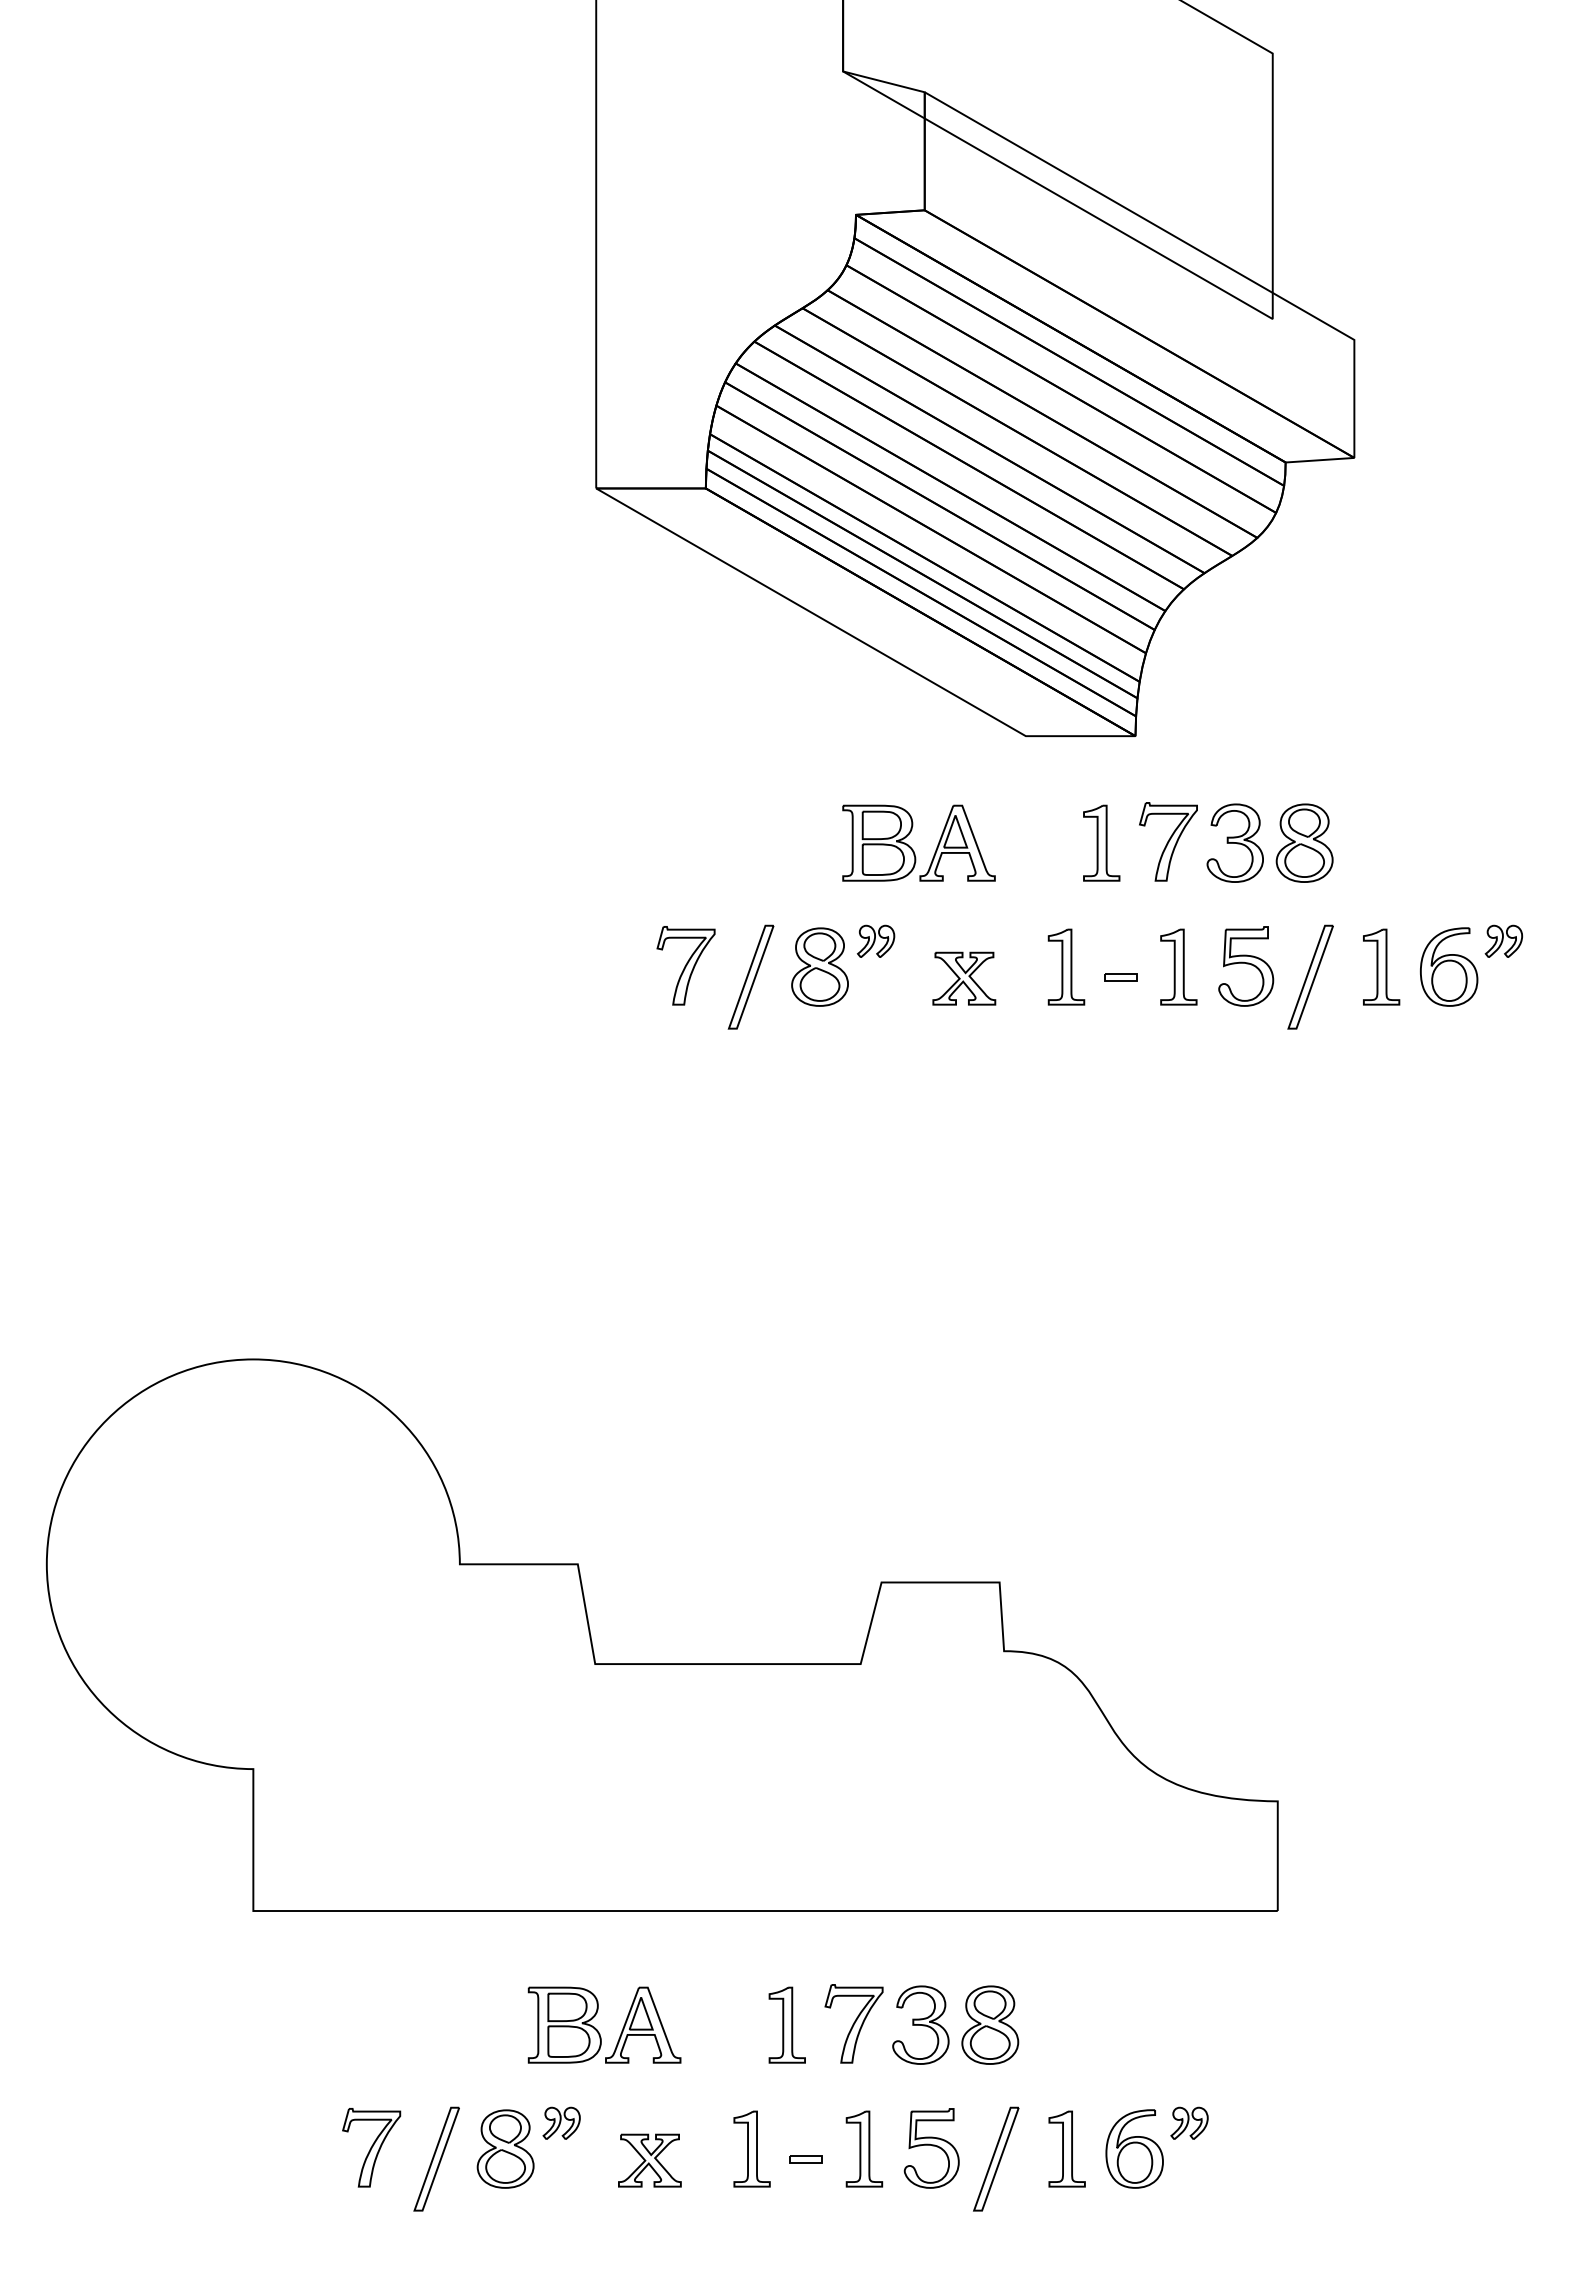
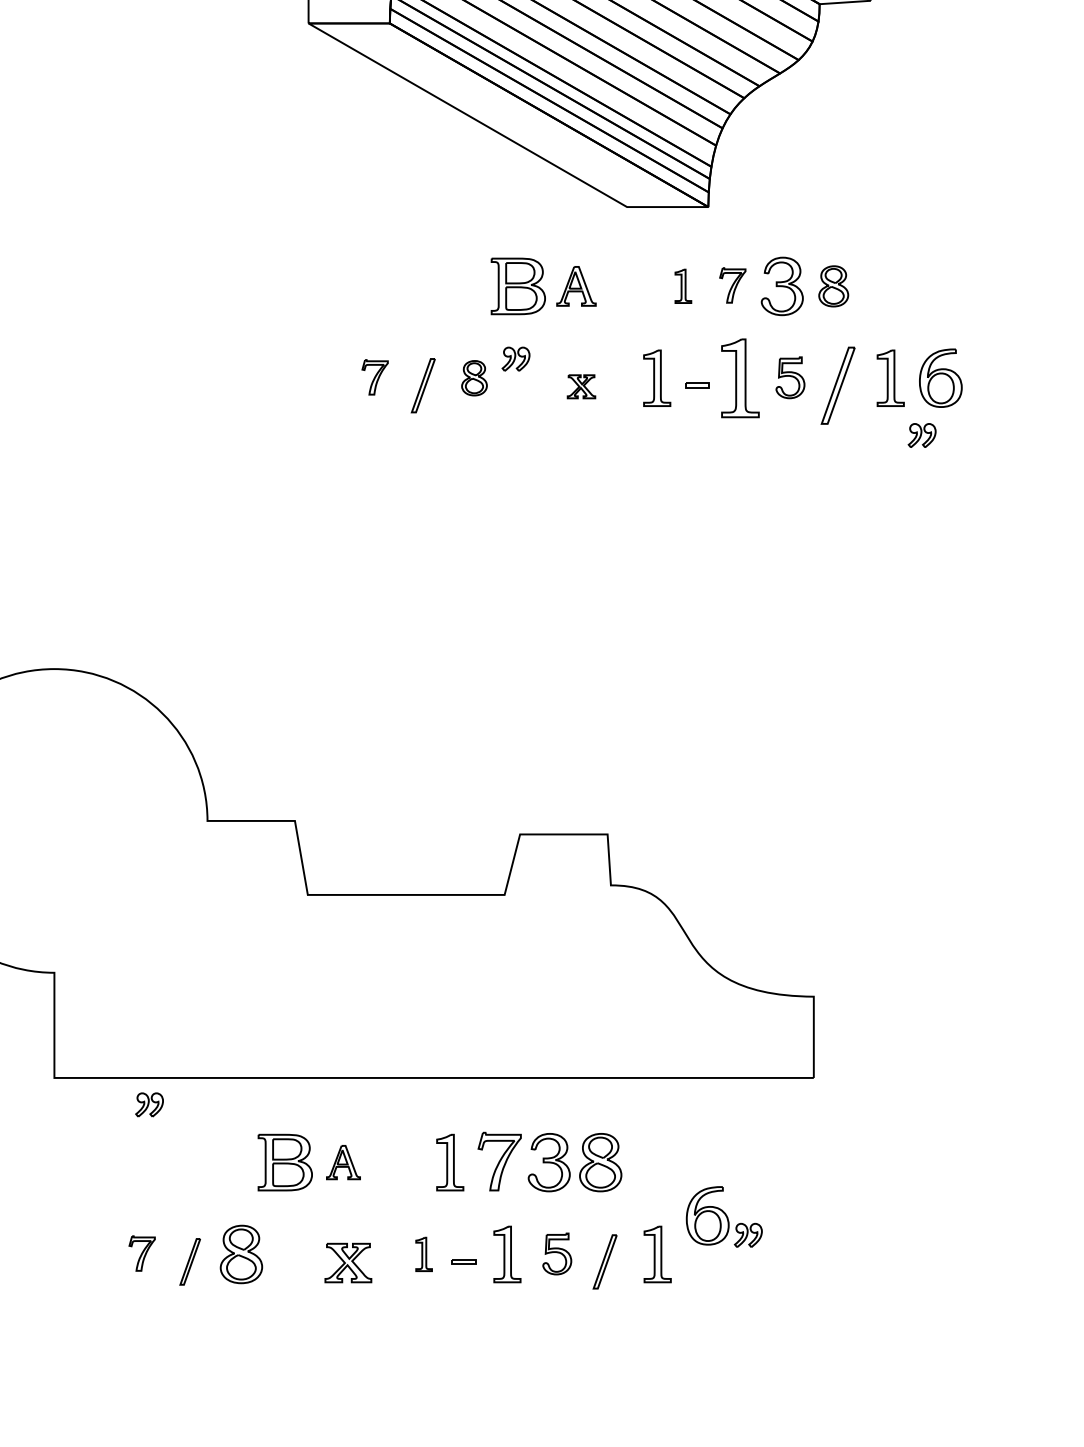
part: (1168, 841) -> (732, 285), size x0.6
part: (957, 842) -> (576, 285), size x0.7
part: (1101, 842) -> (683, 285), size x0.6
part: (1304, 842) -> (833, 285), size x0.7
part: (1503, 940) -> (921, 434), moved
part: (685, 965) -> (374, 377), size x0.6
part: (819, 966) -> (474, 377), size x0.6
part: (1178, 966) -> (740, 377), size x1.4
part: (1246, 966) -> (790, 377), size x0.7
part: (750, 976) -> (422, 385), size x0.7
part: (964, 978) -> (581, 386), size x0.6
part: (643, 2024) -> (343, 1162), size x0.6
part: (561, 2122) -> (149, 1104), moved
part: (371, 2147) -> (142, 1253), size x0.6
part: (751, 2148) -> (423, 1254), size x0.6
part: (931, 2148) -> (557, 1254), size x0.7
part: (1134, 2148) -> (707, 1215), moved
part: (436, 2158) -> (190, 1261), size x0.6
part: (996, 2158) -> (605, 1261), size x0.7

